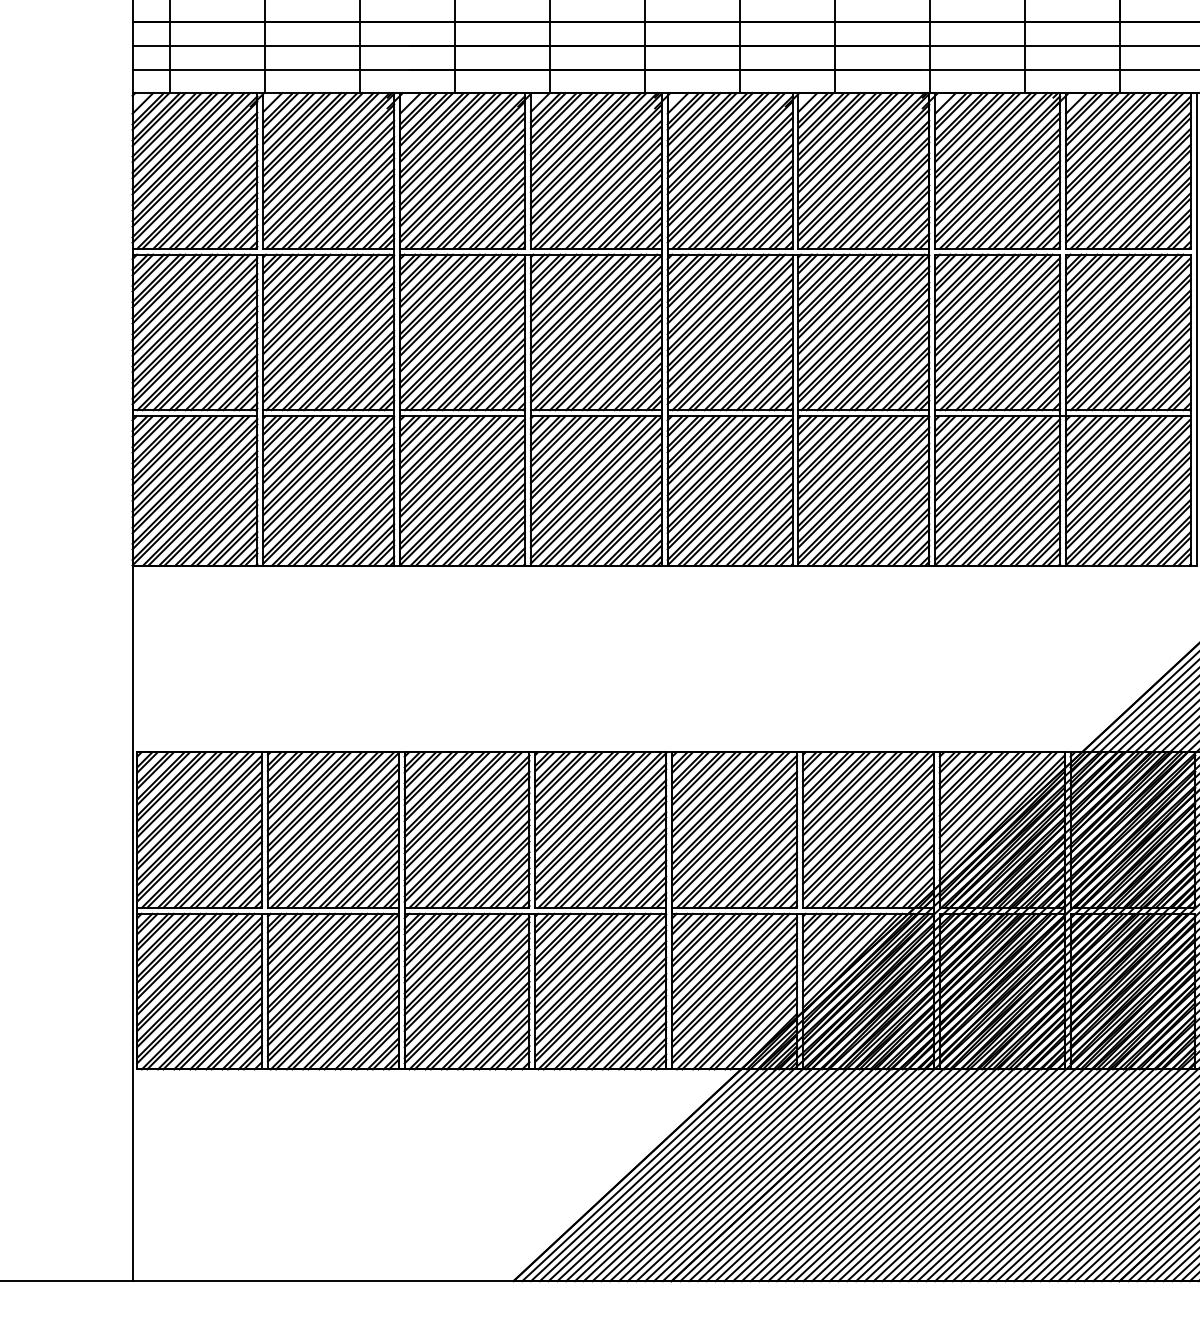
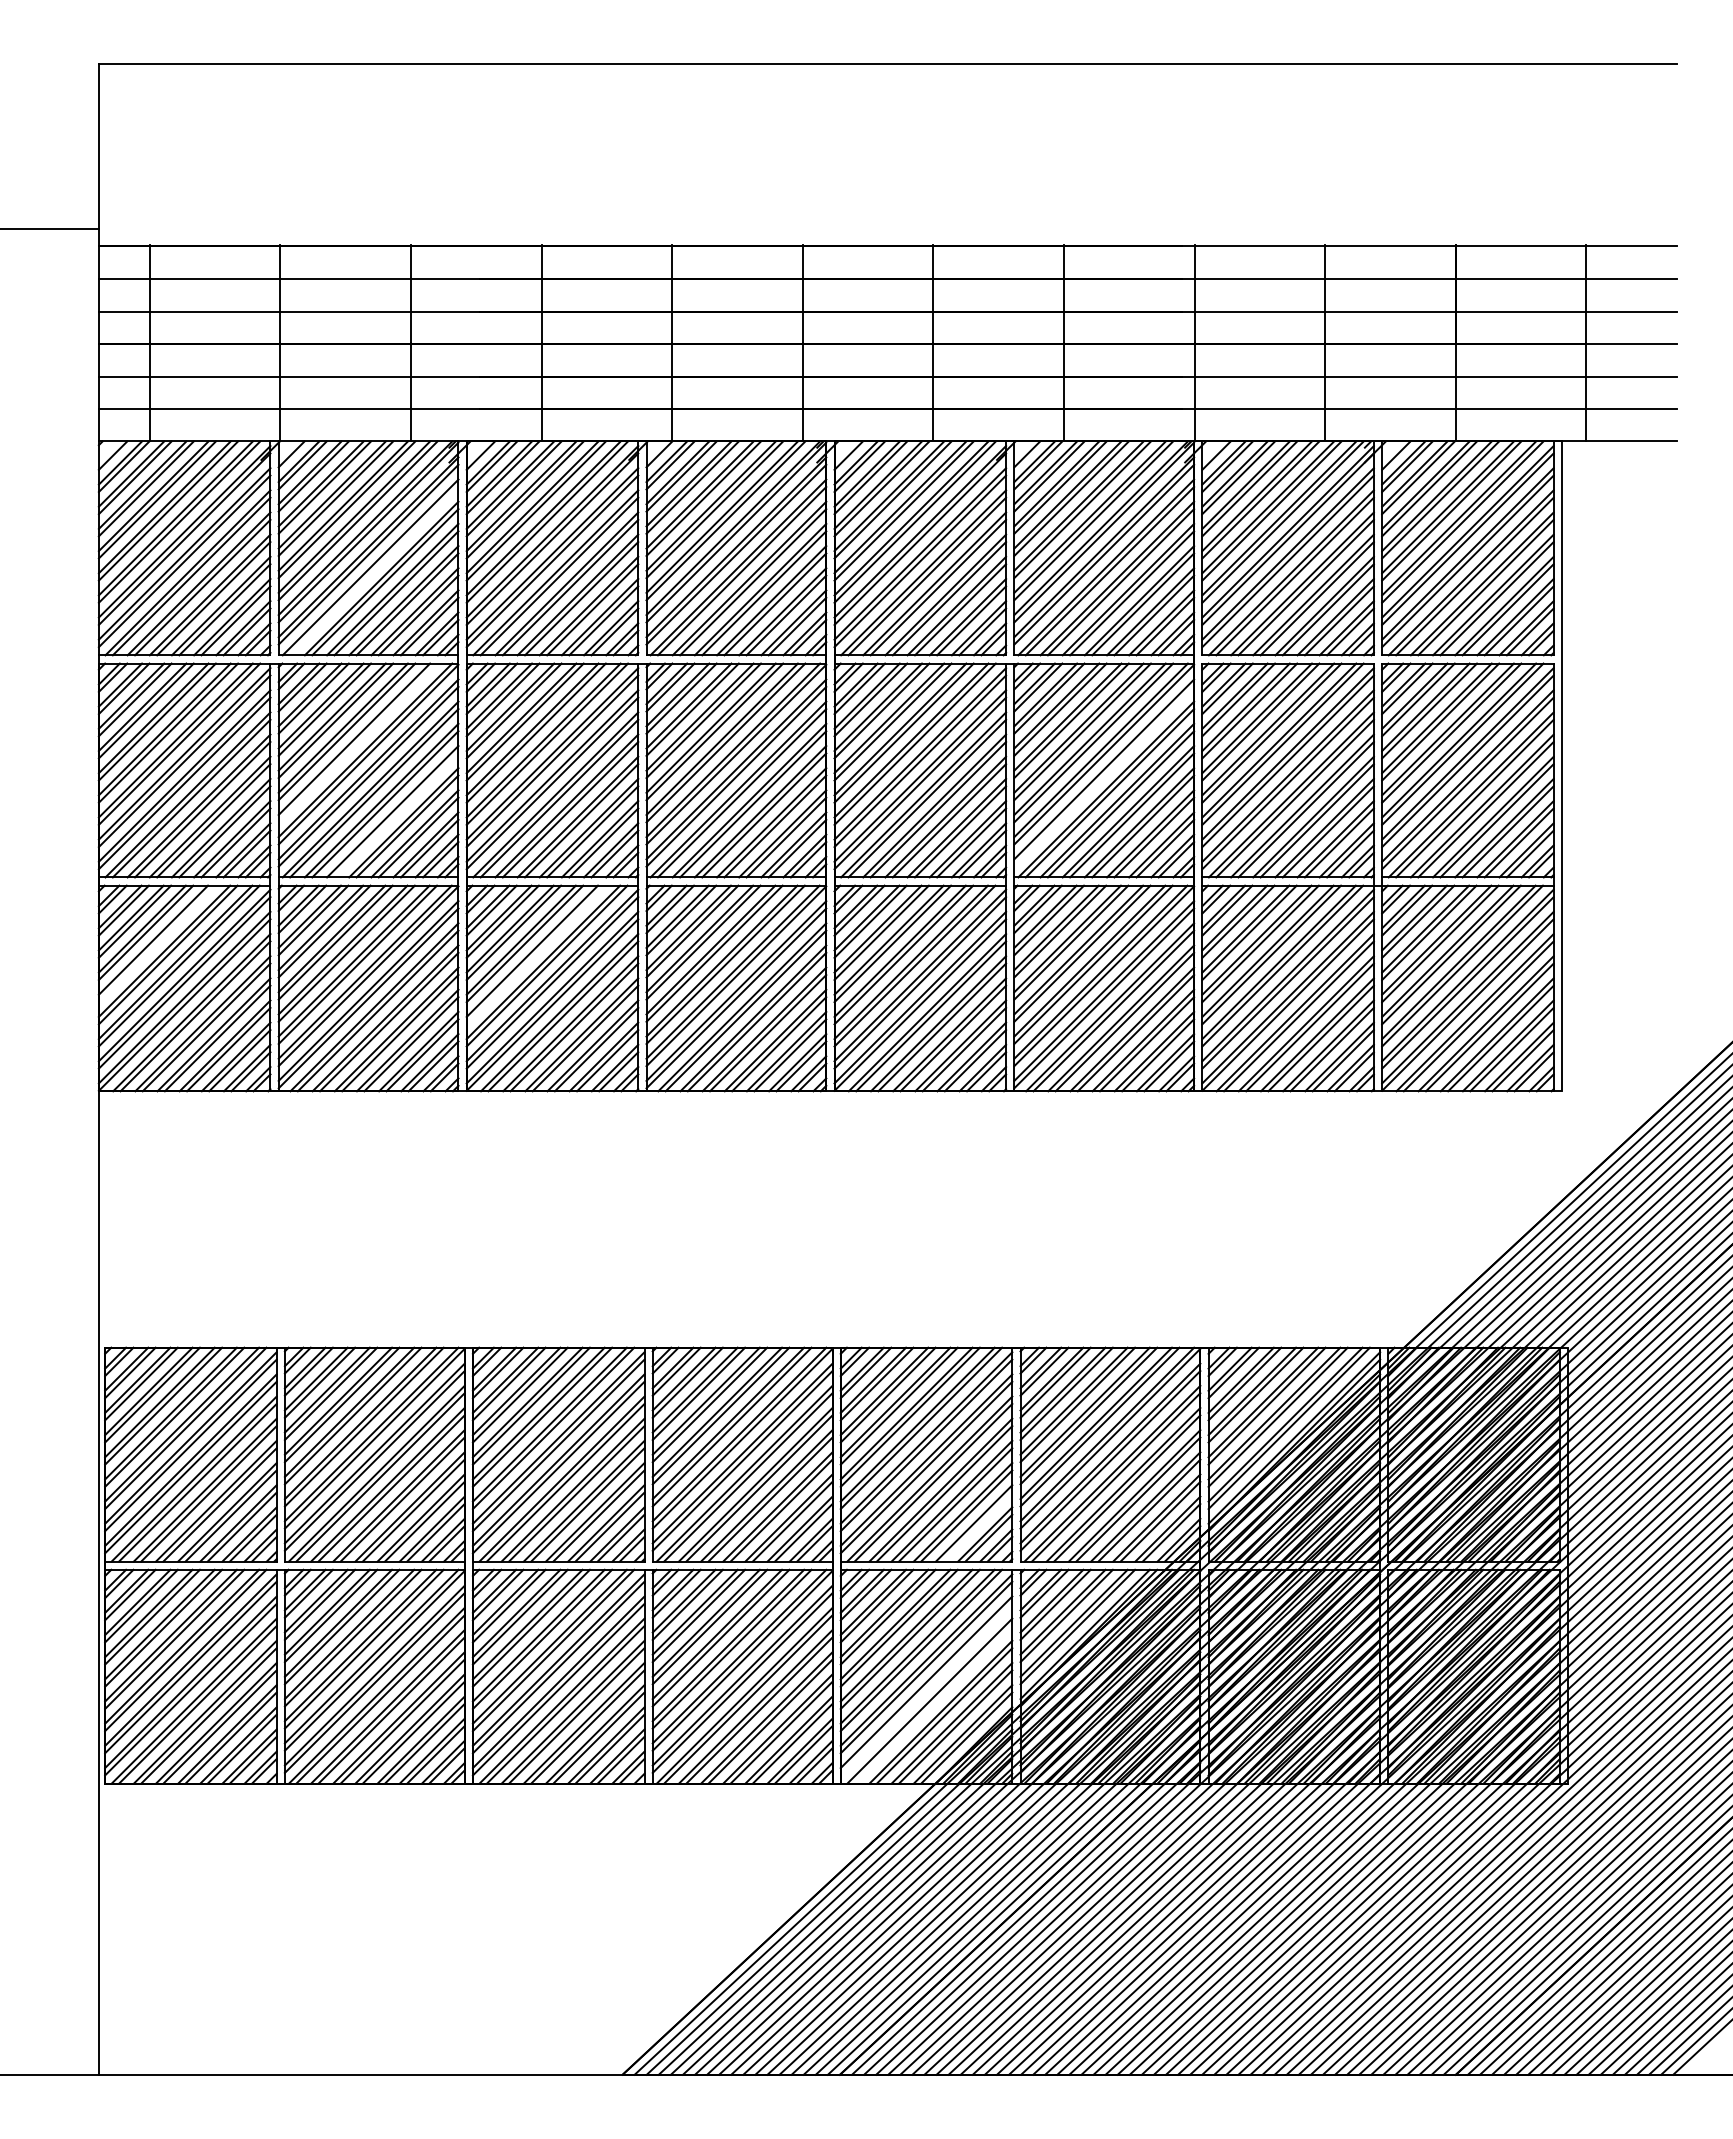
line: (333, 187) -> (374, 571), removed
line: (320, 312) -> (357, 742), removed
line: (864, 336) -> (1104, 776), removed
line: (349, 365) -> (396, 815), removed
line: (174, 458) -> (156, 943), removed
line: (450, 466) -> (535, 954), removed
line: (771, 882) -> (977, 1526), removed
line: (734, 1000) -> (926, 1689), removed
line: (739, 1011) -> (933, 1704), removed

